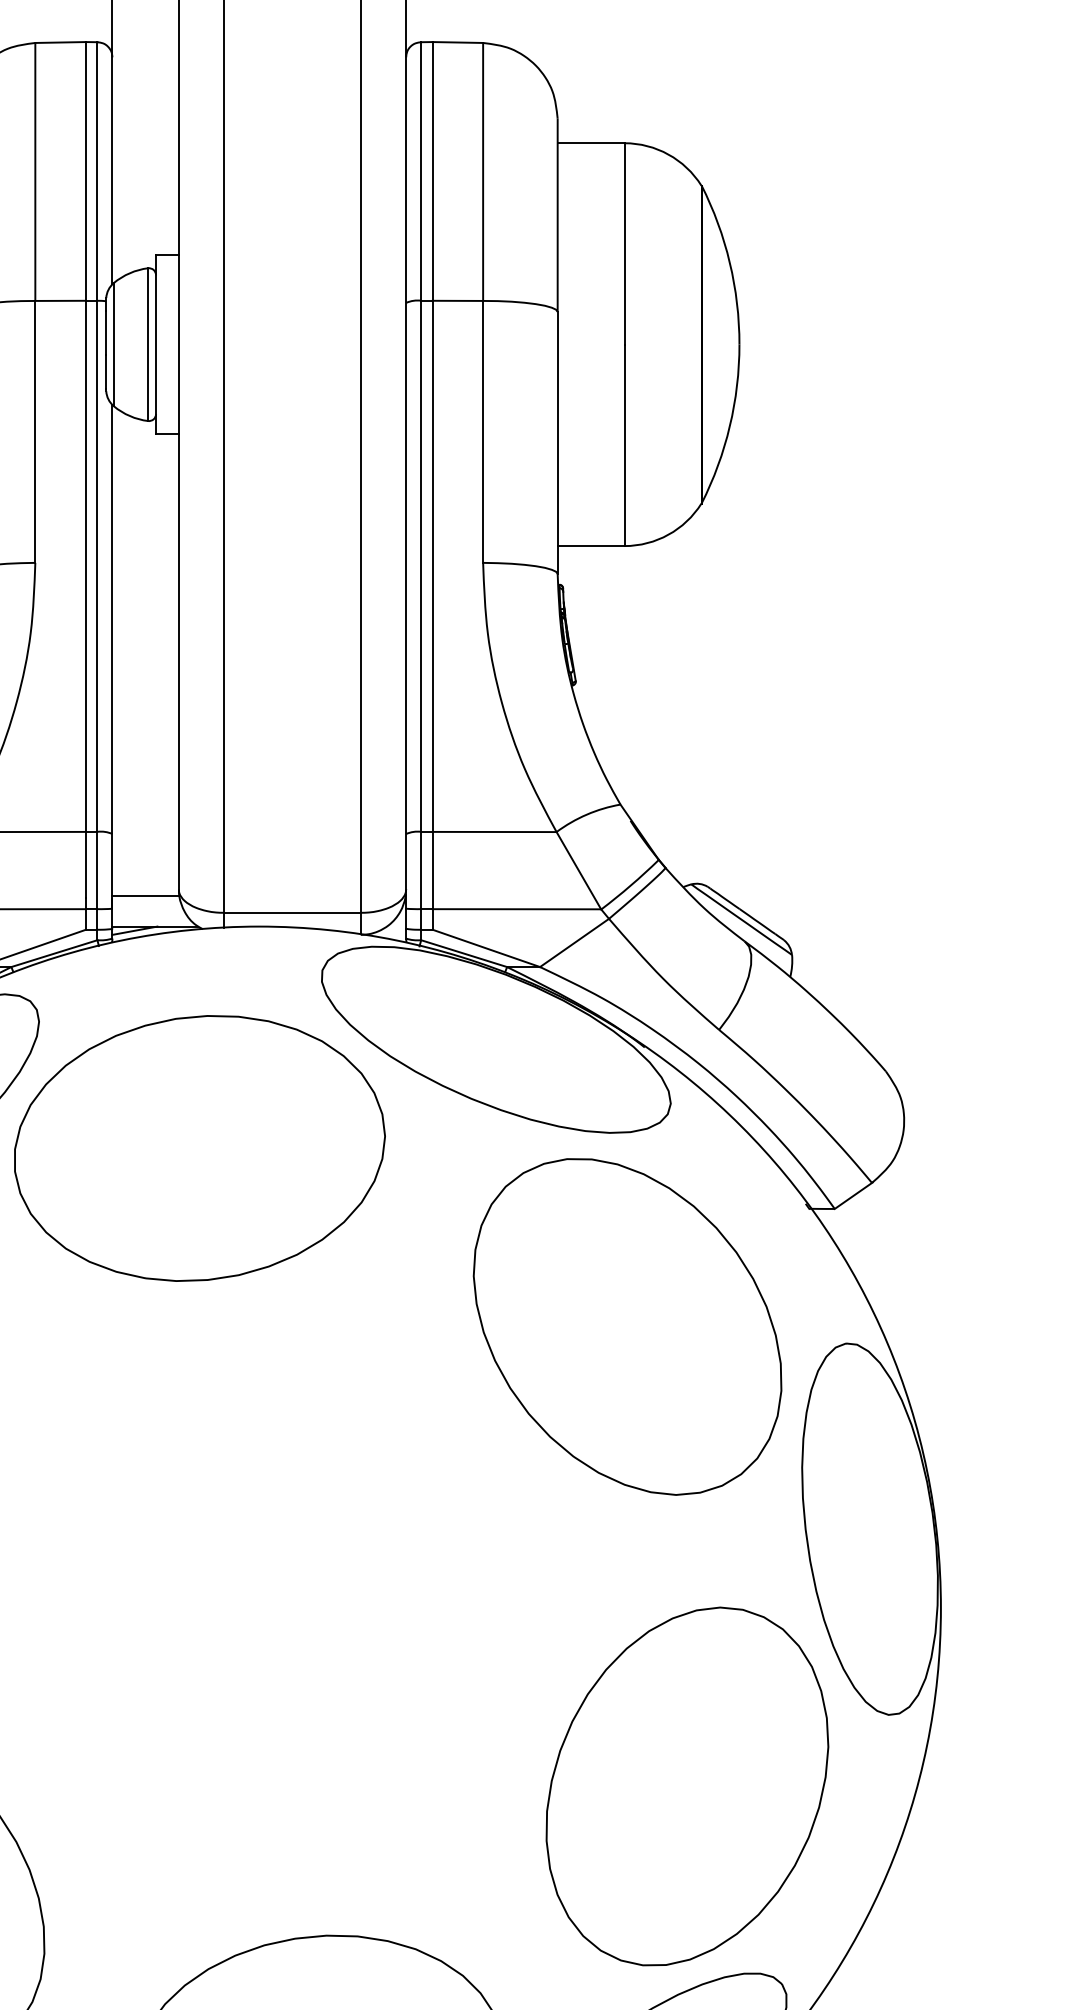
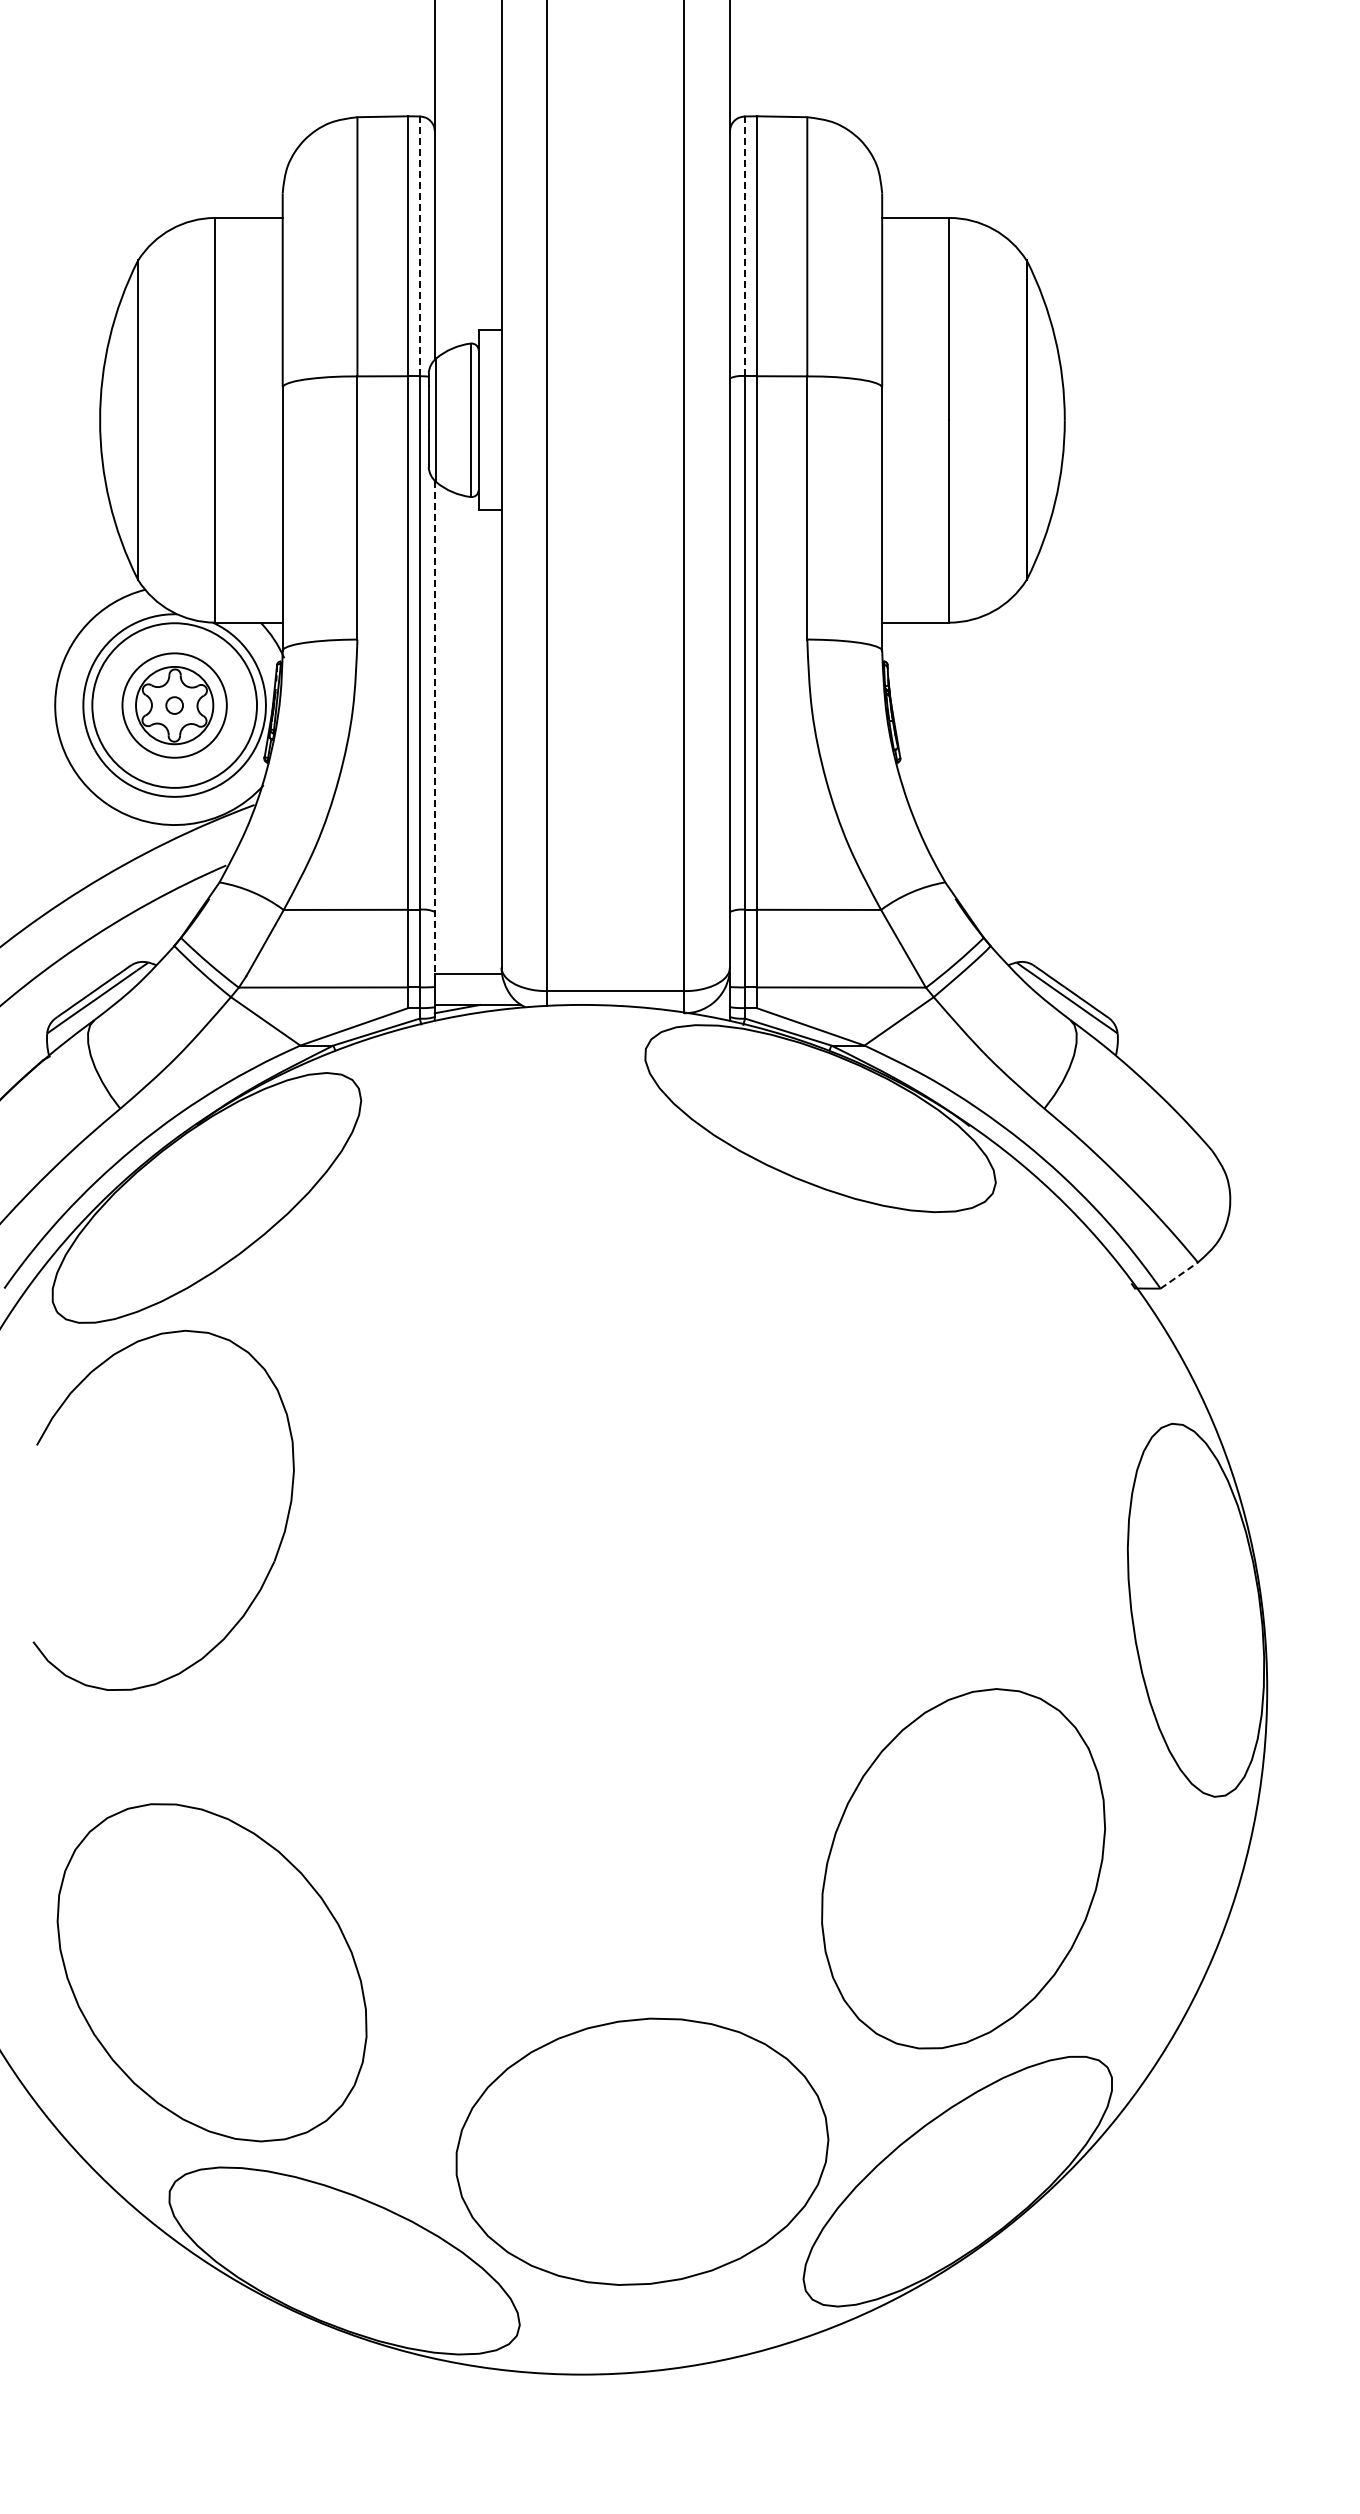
line: (97, 171) -> (419, 246), solid -> dashed
line: (421, 171) -> (745, 246), solid -> dashed
line: (112, 650) -> (434, 727), solid -> dashed
part: (199, 1148) -> (522, 1227), removed
line: (854, 1195) -> (1180, 1275), solid -> dashed
part: (627, 1326) -> (952, 1406), removed
part: (687, 1786) -> (963, 1868), moved

